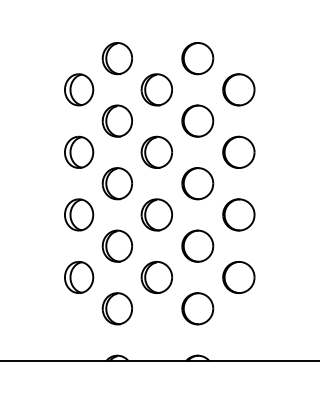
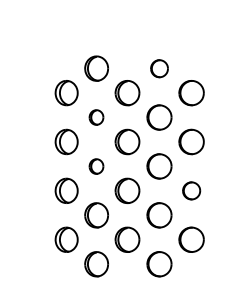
part: (197, 58) -> (159, 68), size x0.7
part: (116, 120) -> (95, 117), size x0.6
part: (116, 183) -> (95, 166), size x0.6
part: (238, 214) -> (191, 190), size x0.7

